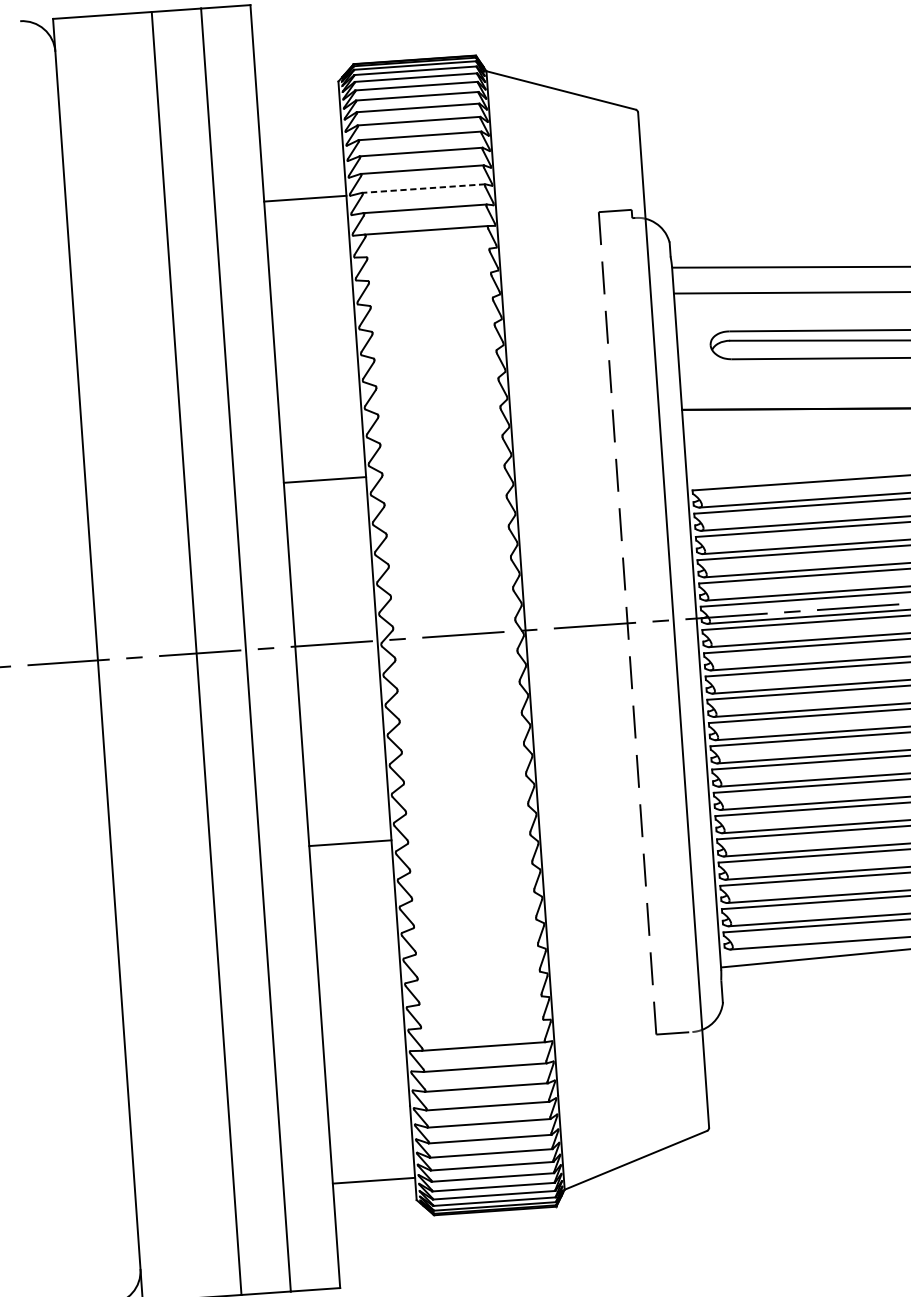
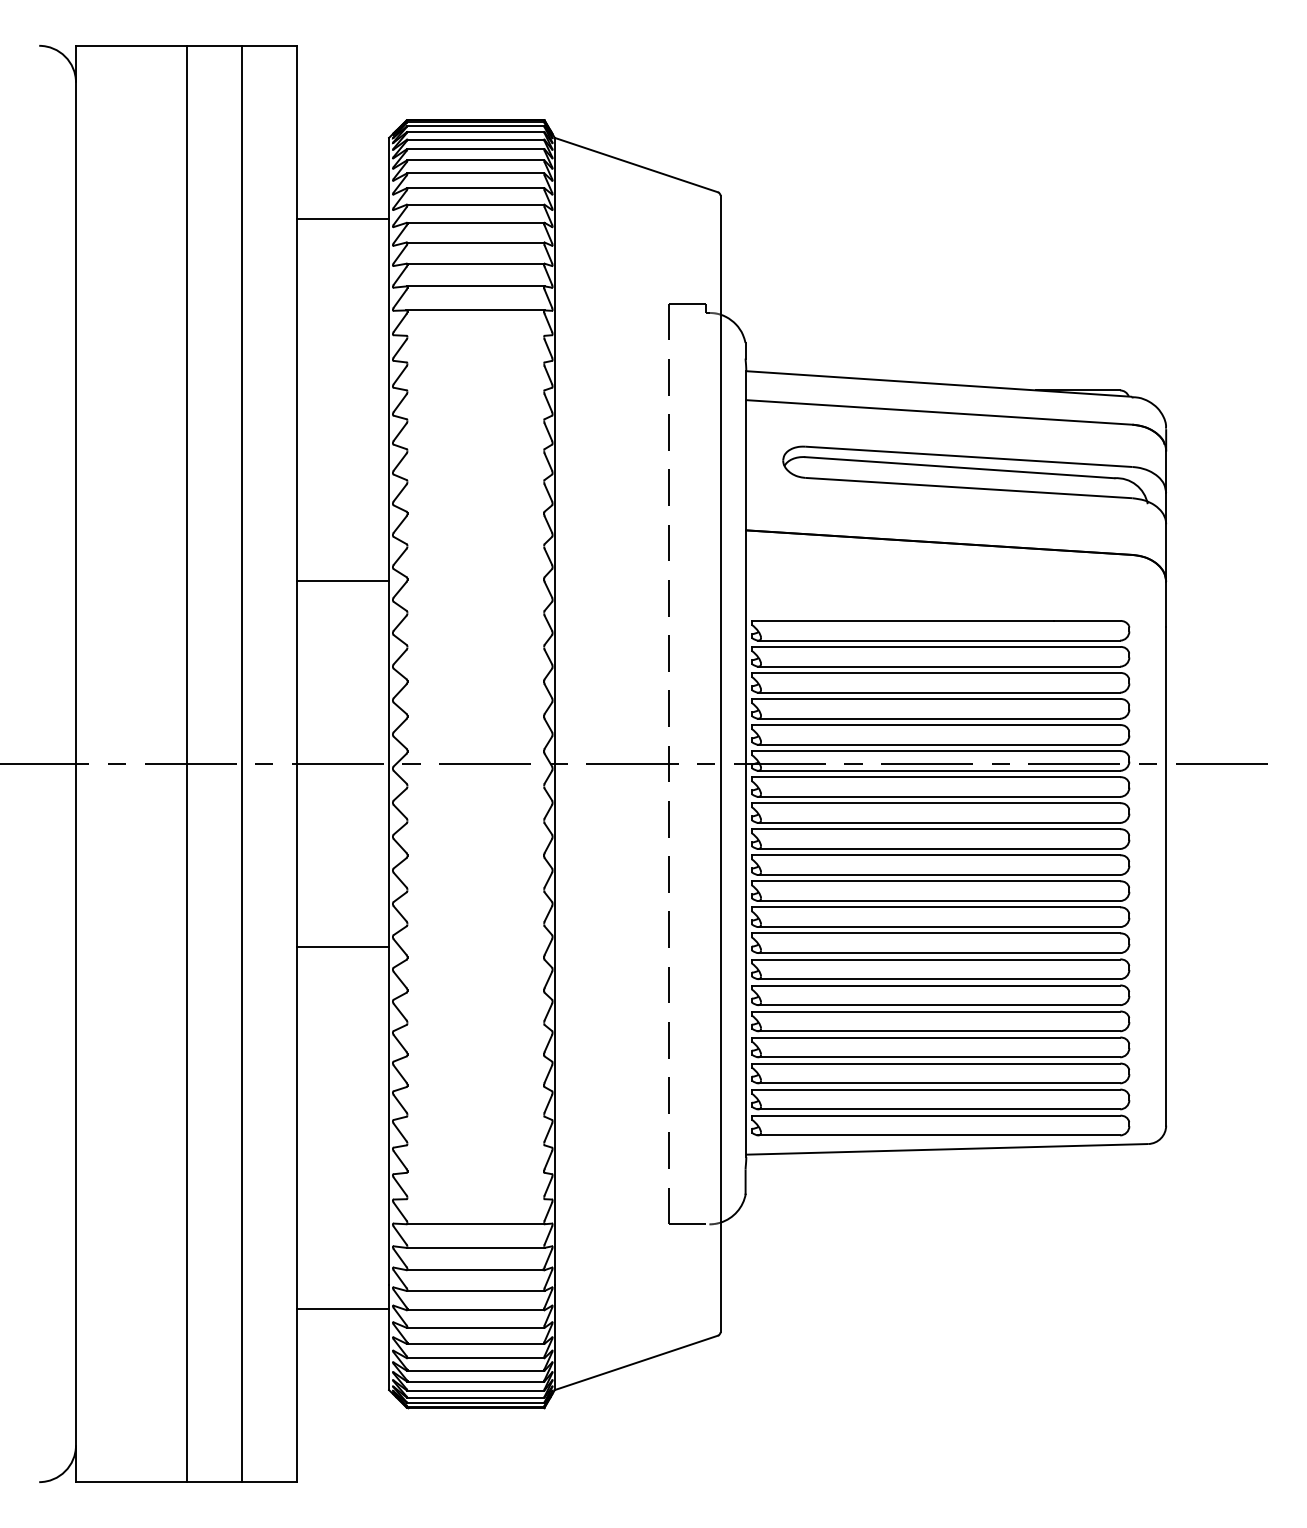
line: (423, 188) -> (475, 263), dashed -> solid
line: (305, 198) -> (343, 218), moved
line: (350, 843) -> (343, 947), moved
line: (374, 1180) -> (343, 1309), moved

